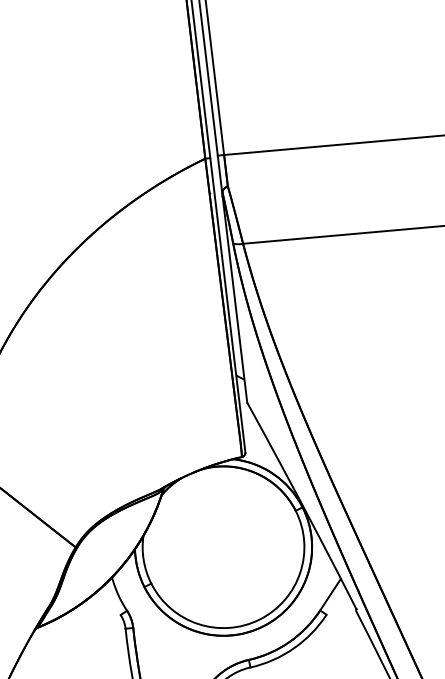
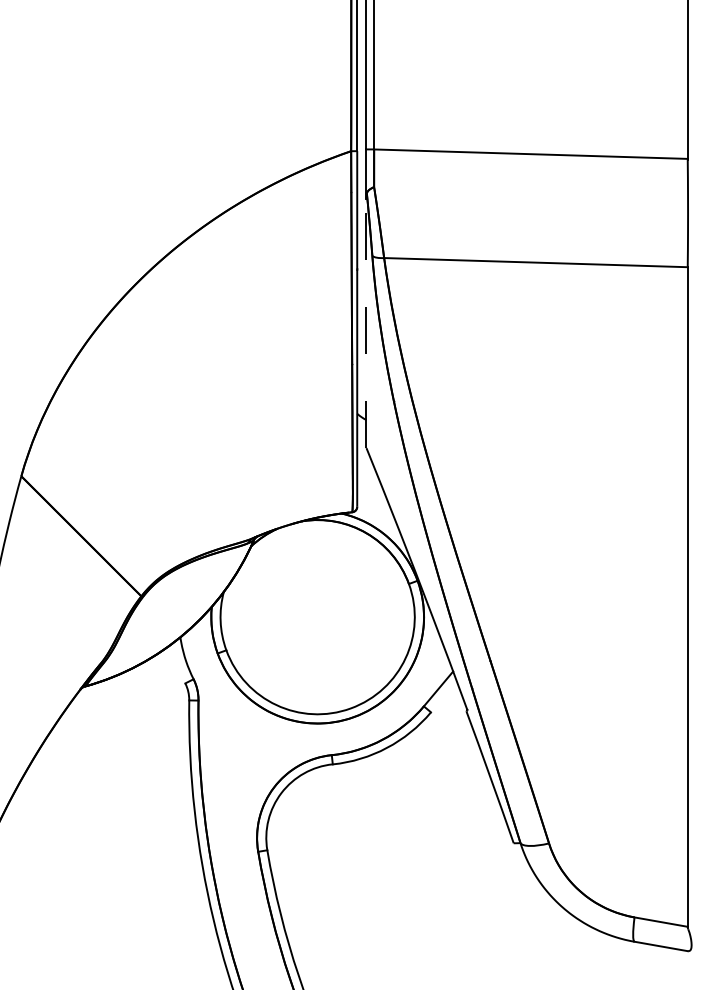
line: (234, 299) -> (366, 323), solid -> dashed

